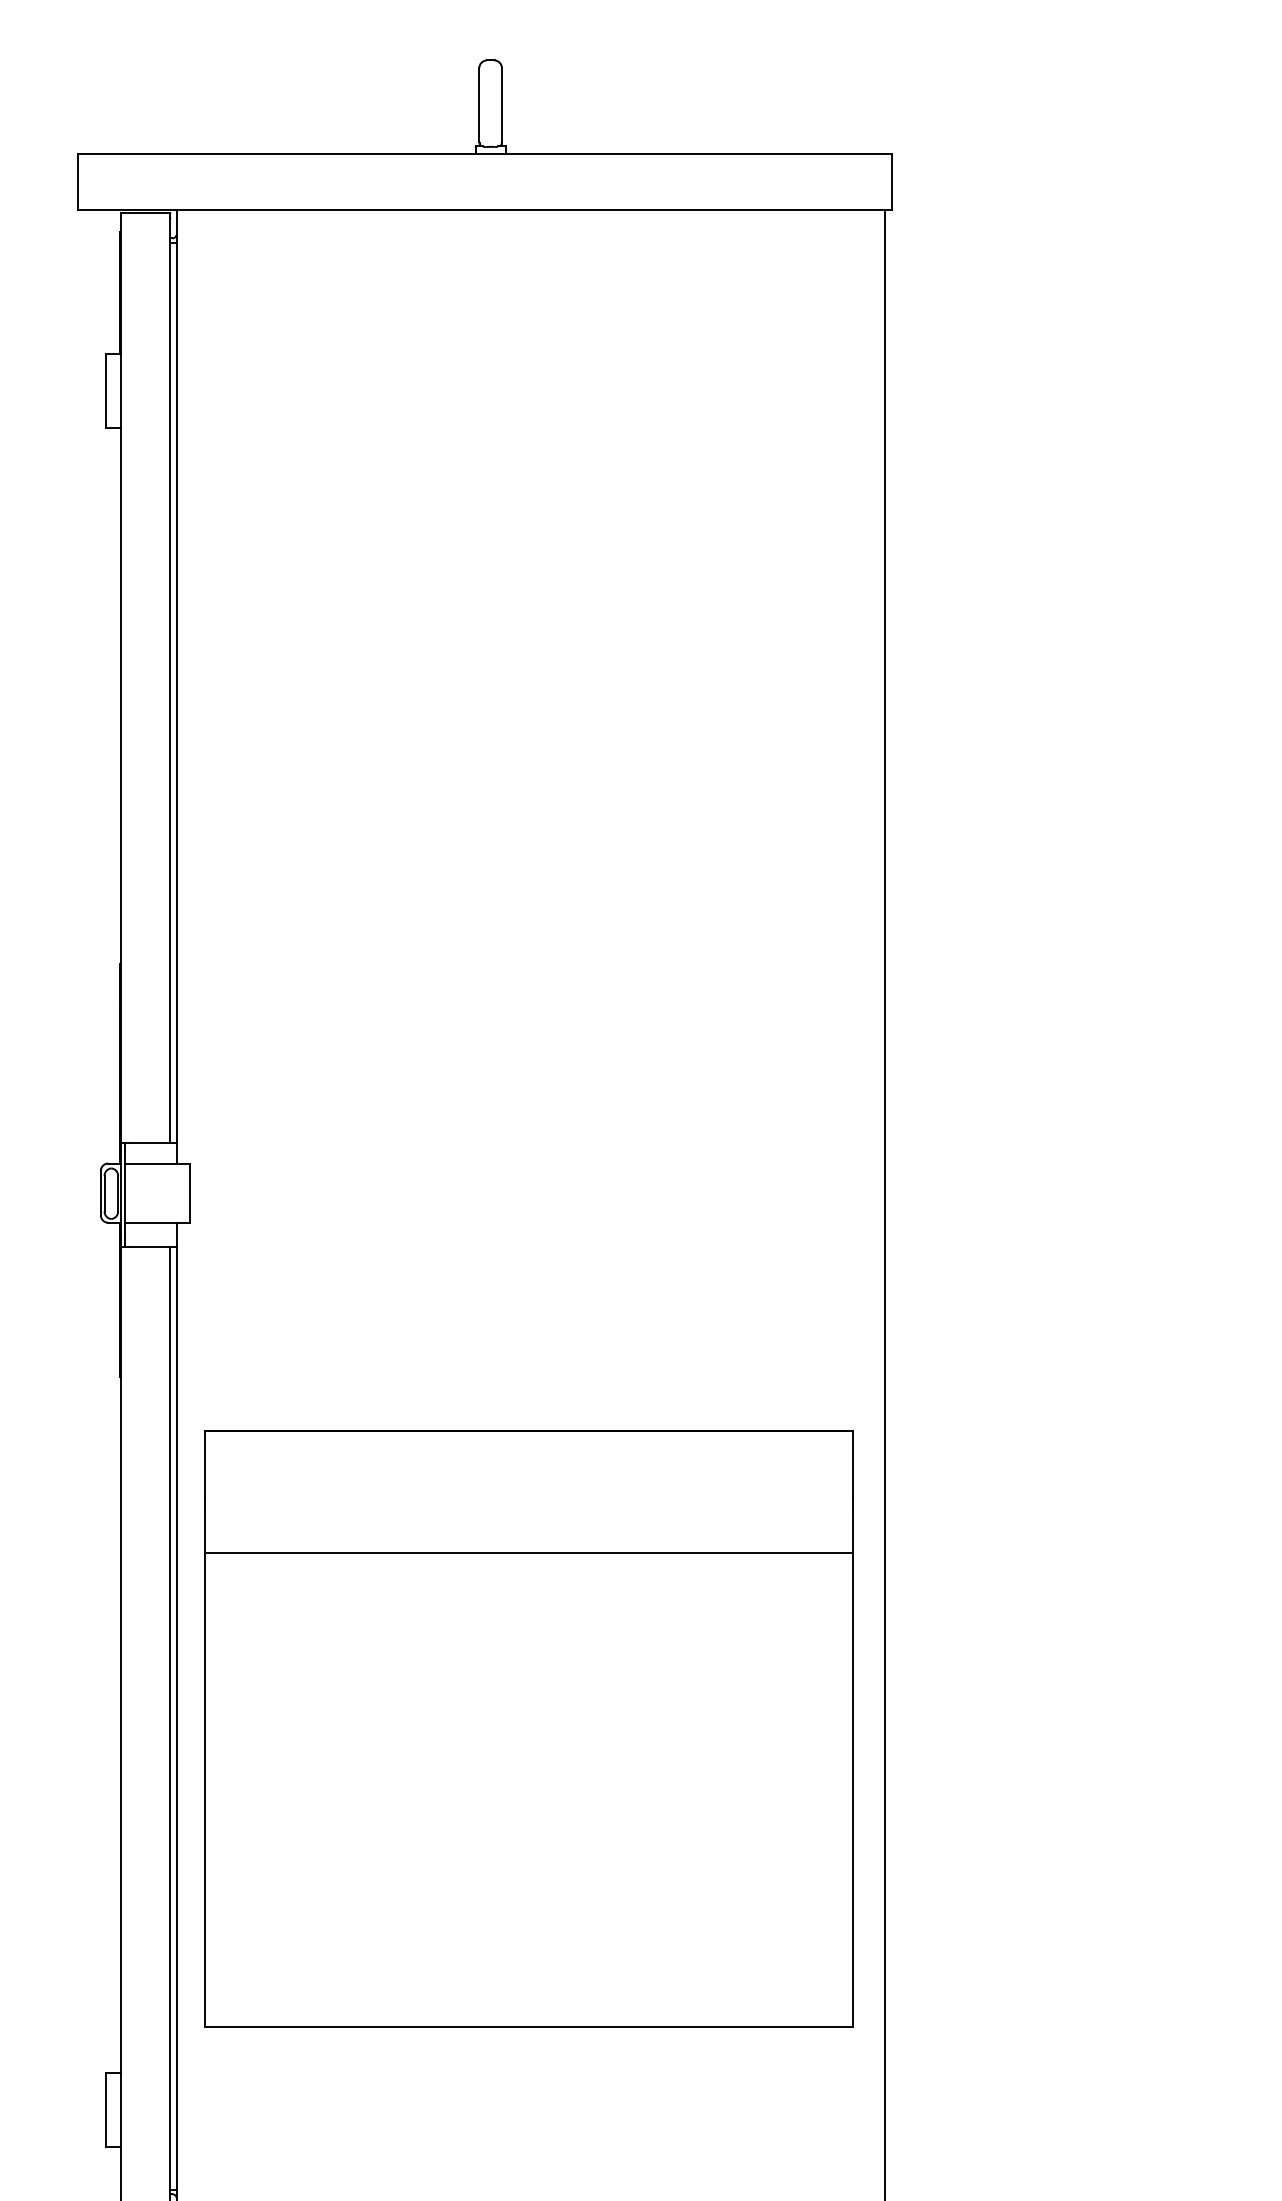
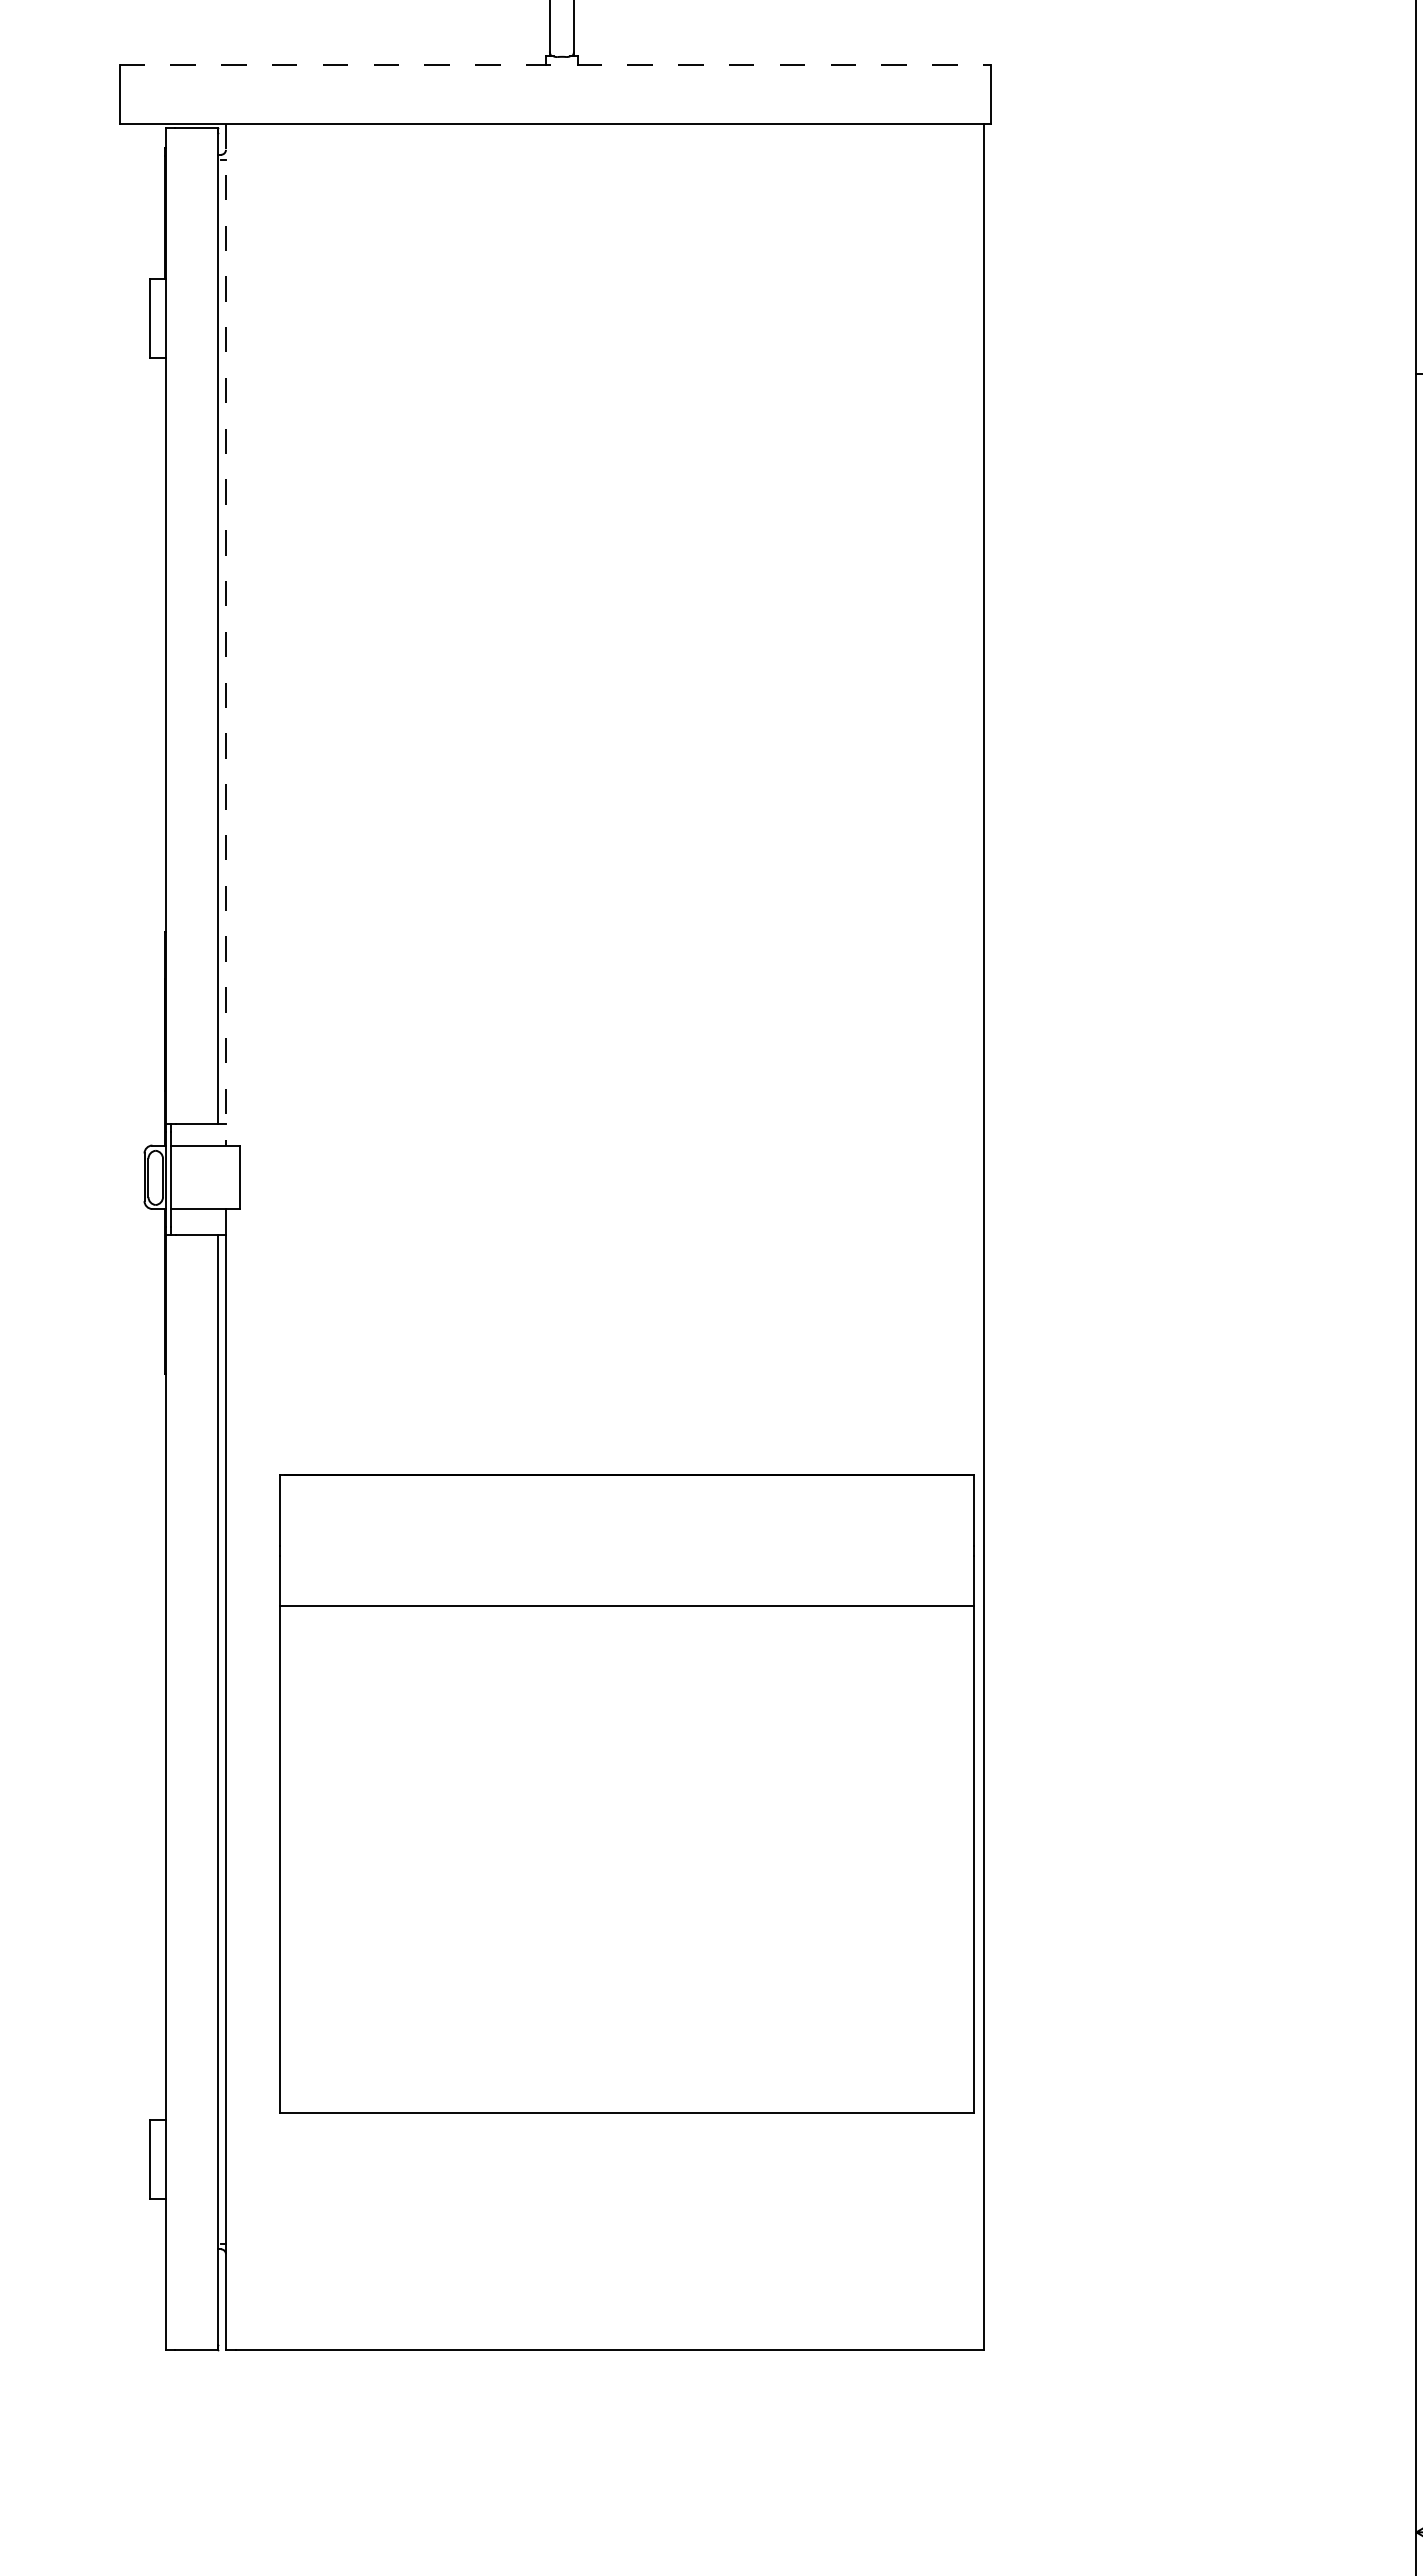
line: (484, 154) -> (555, 64), solid -> dashed
line: (176, 686) -> (225, 634), solid -> dashed
part: (528, 1728) -> (626, 1793), moved

